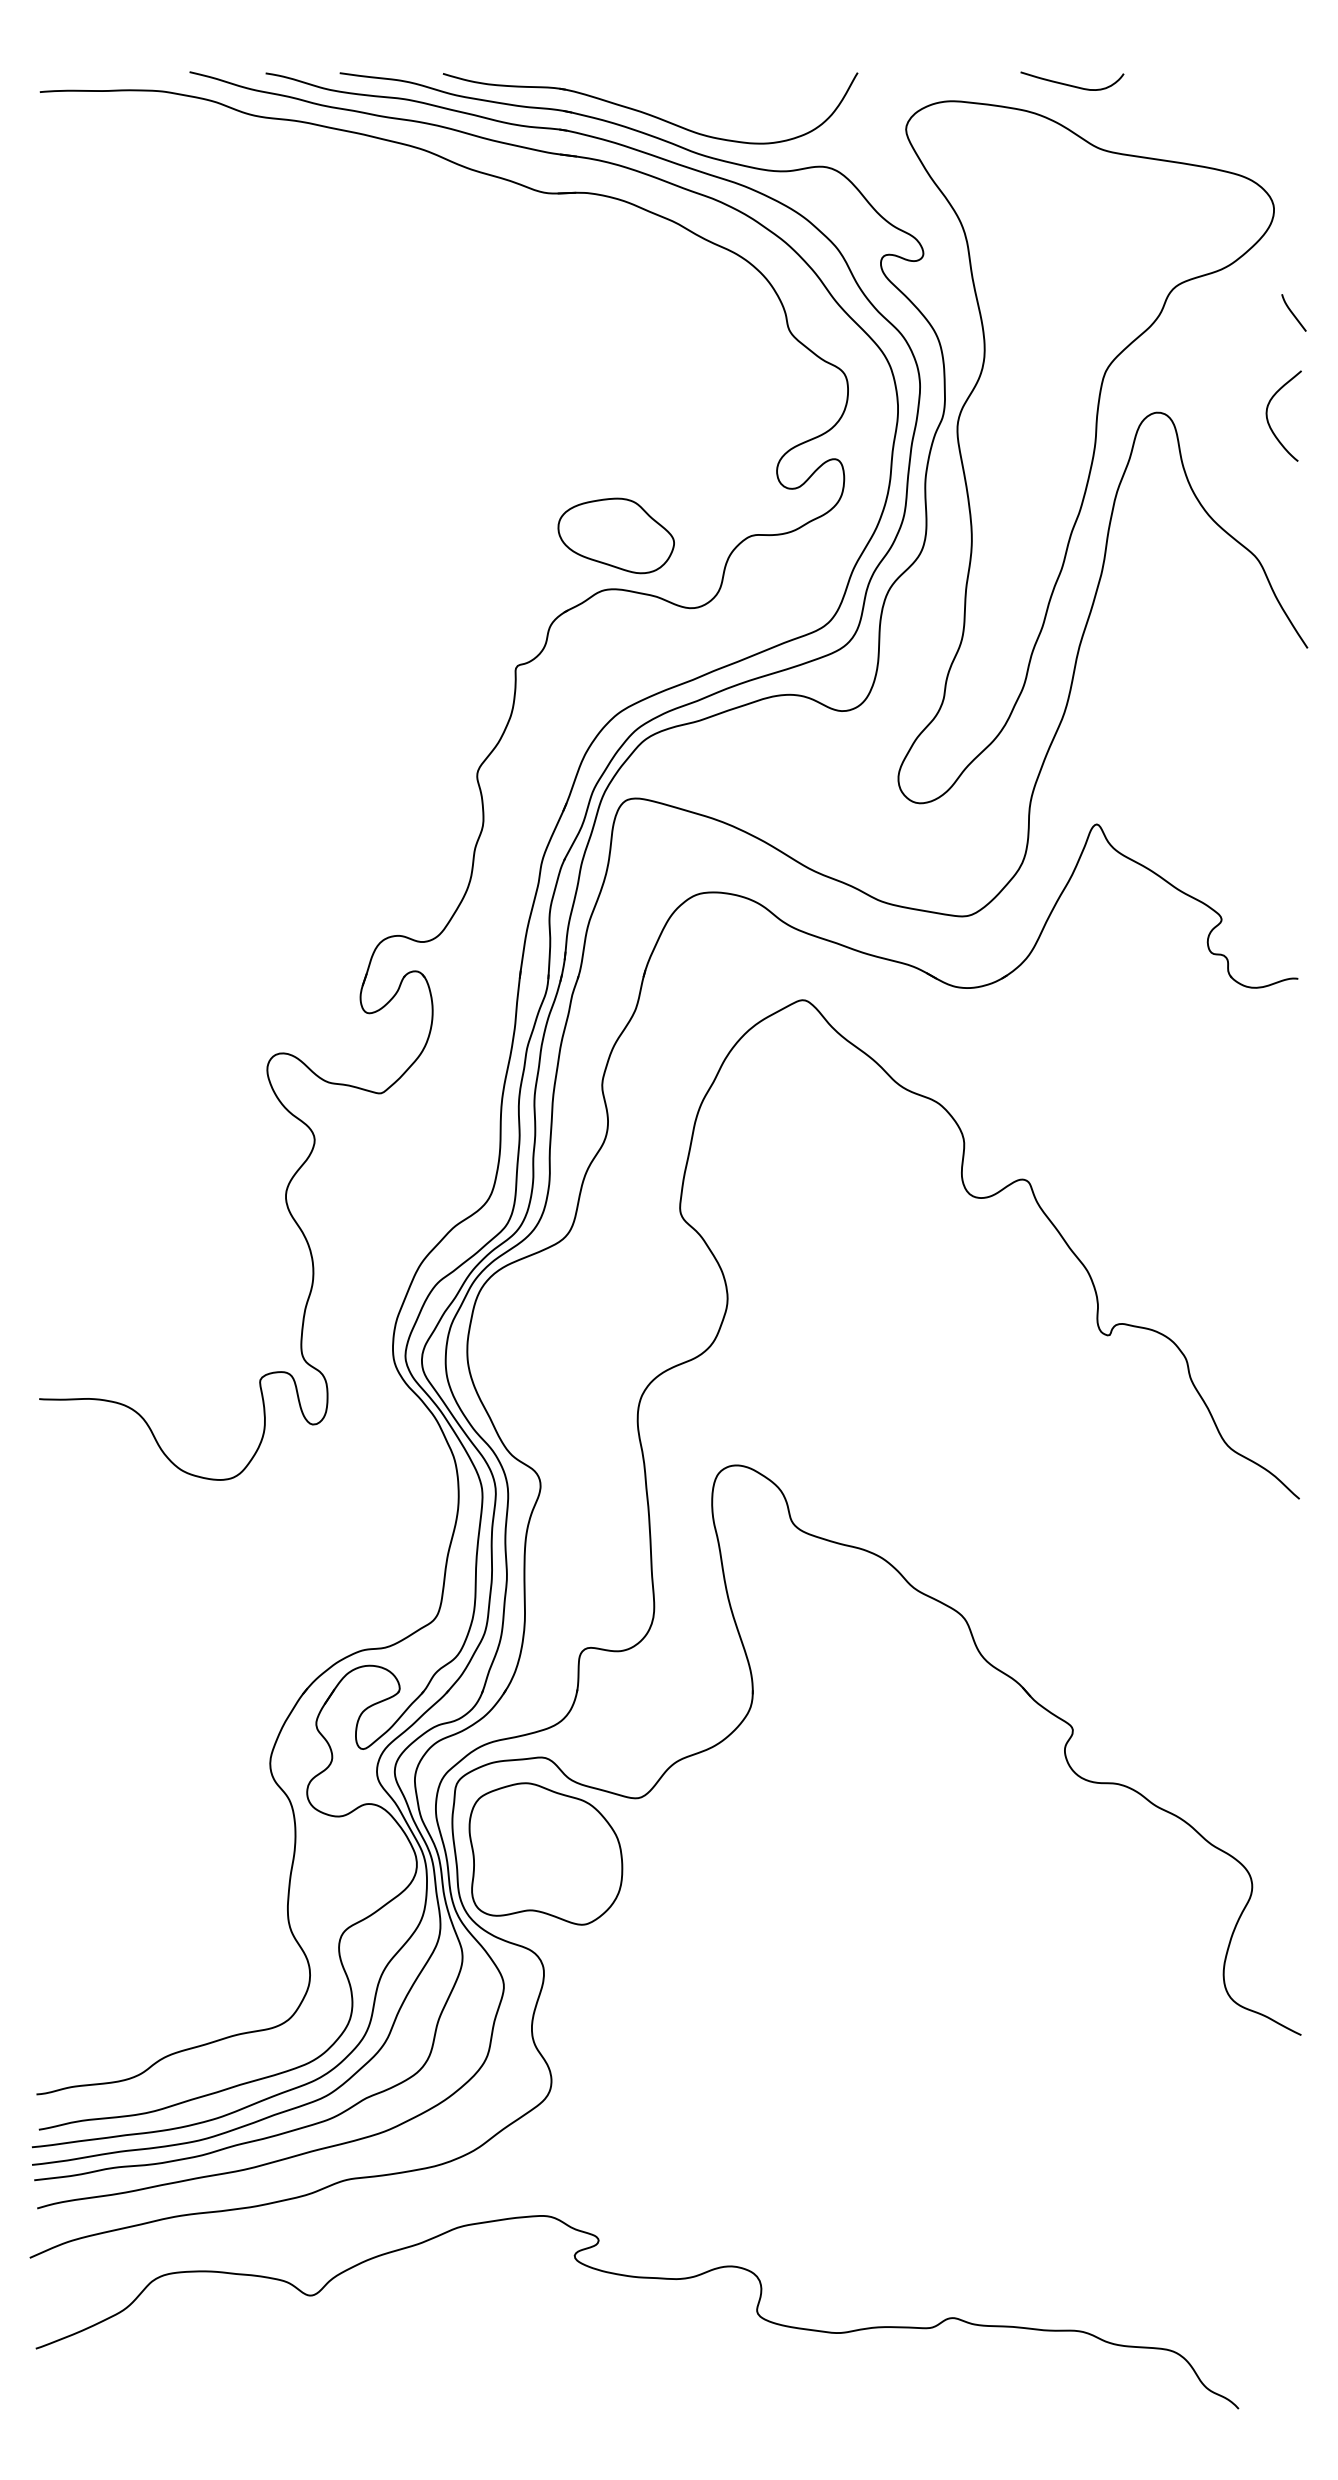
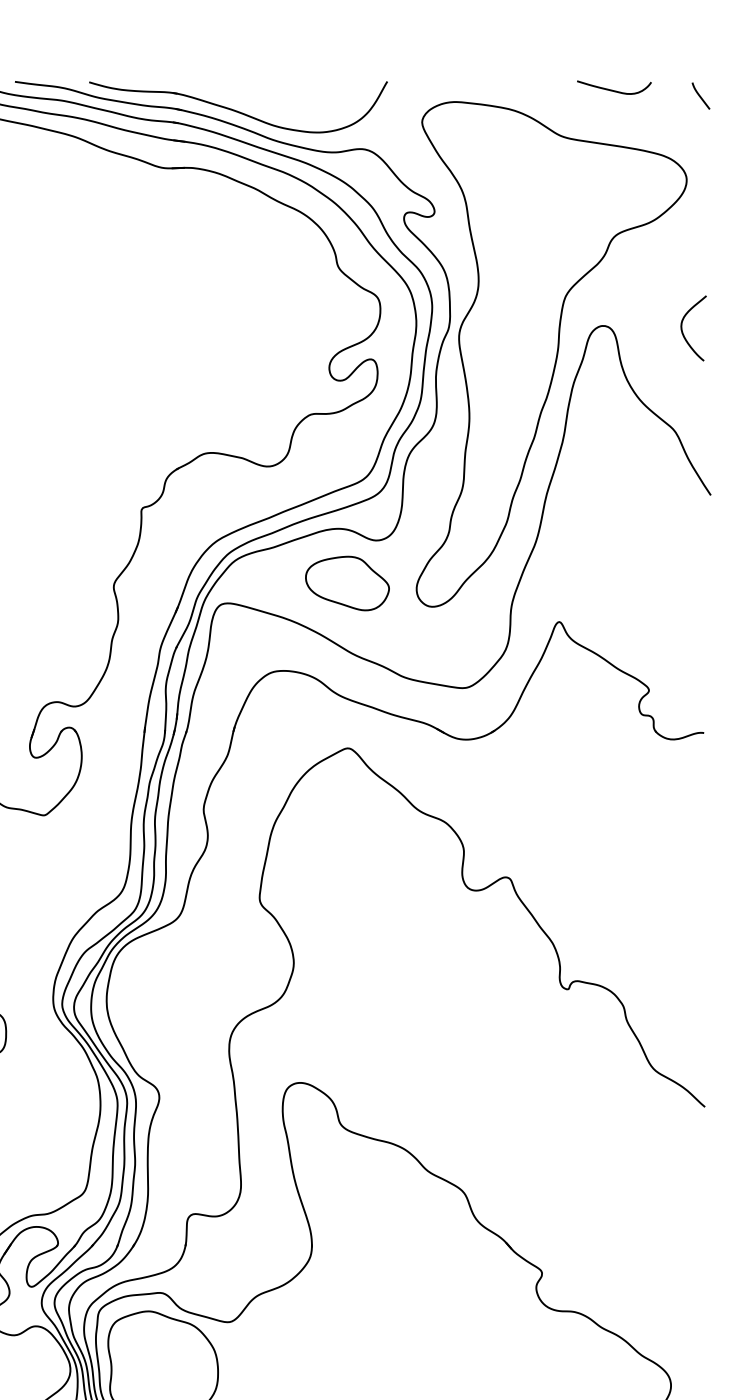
curve: (1070, 84) -> (612, 89), moved
curve: (1292, 312) -> (699, 95), moved
part: (615, 535) -> (346, 583), moved

